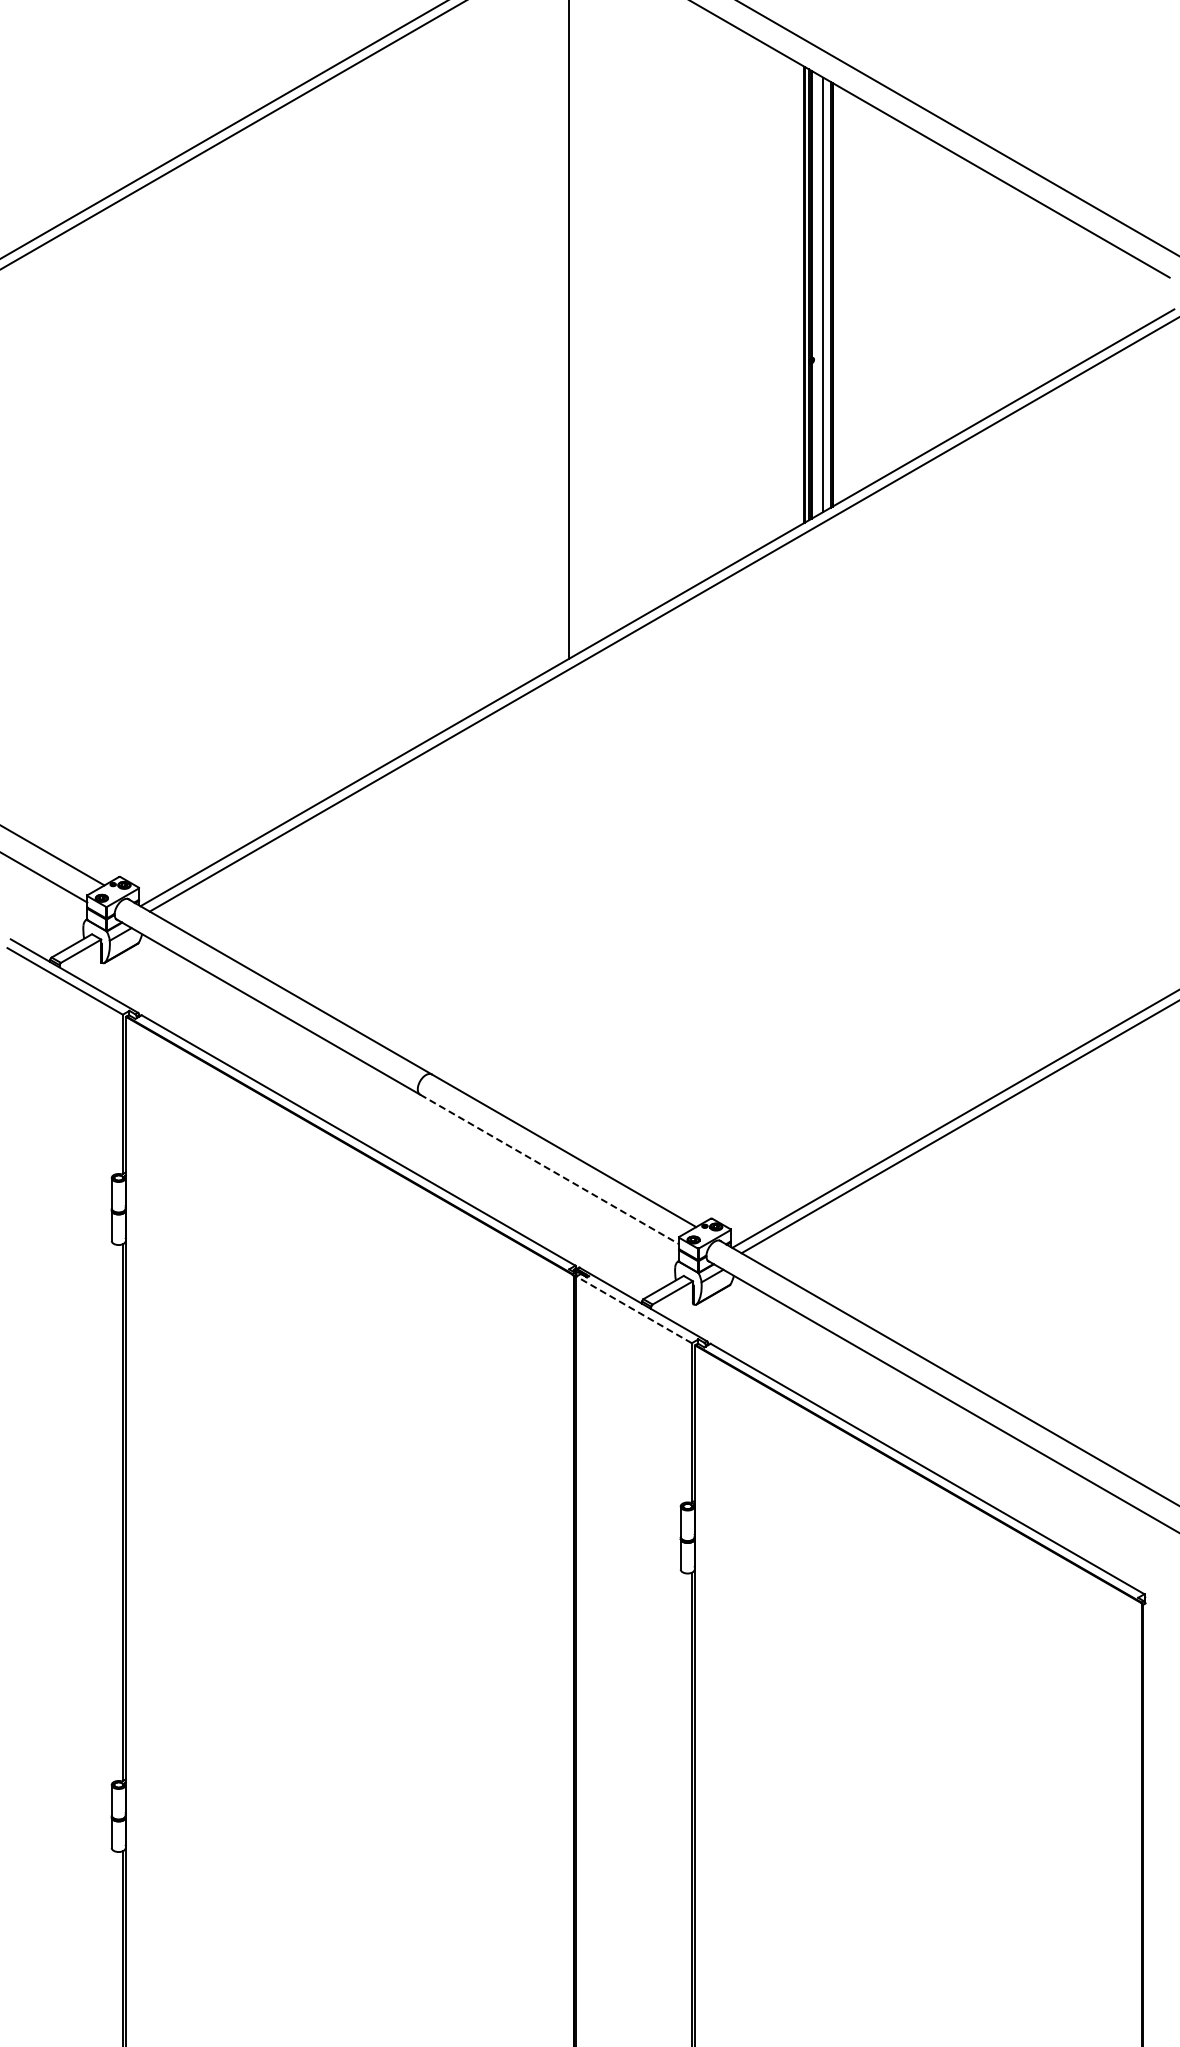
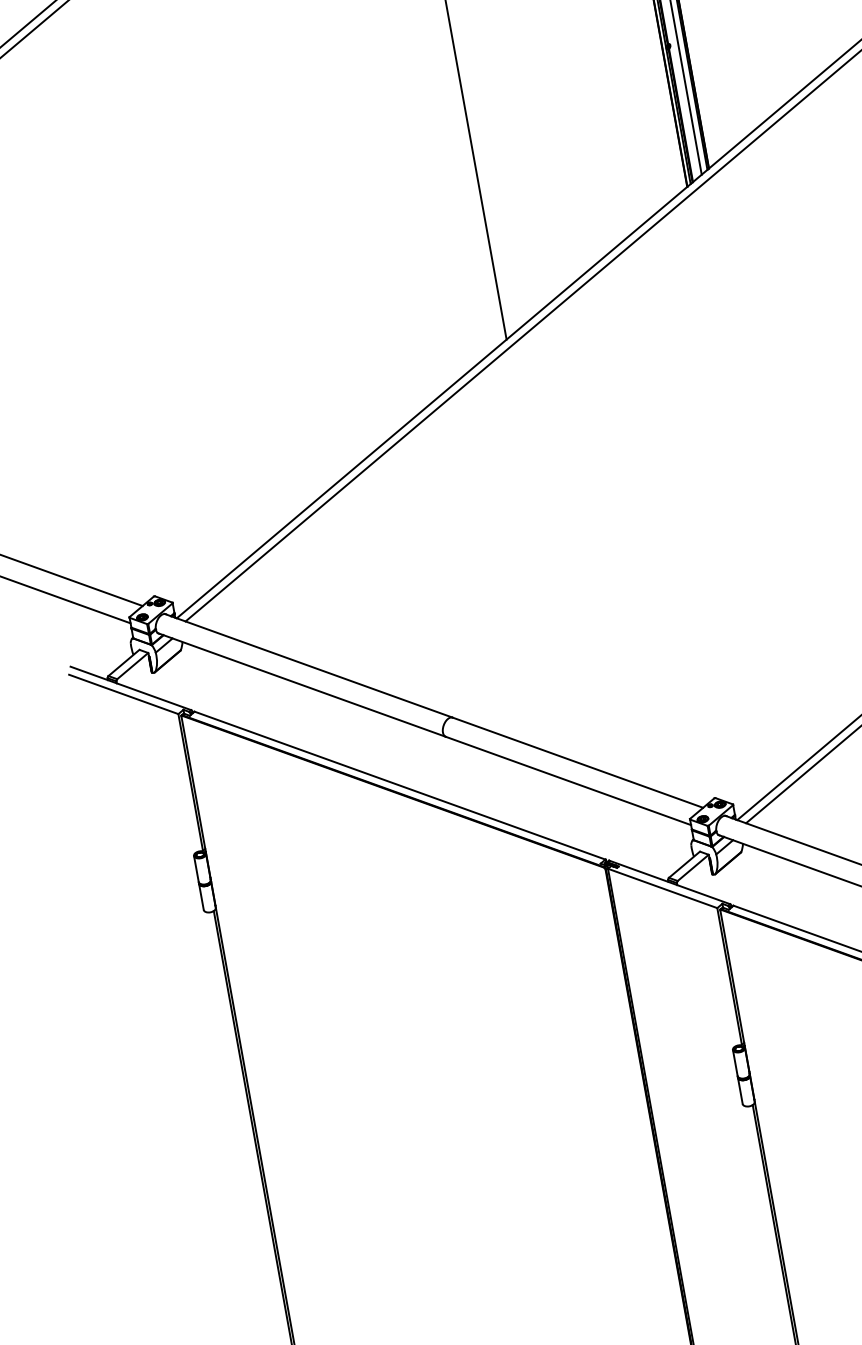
line: (550, 1169) -> (569, 780), dashed -> solid
line: (634, 1309) -> (662, 888), dashed -> solid

